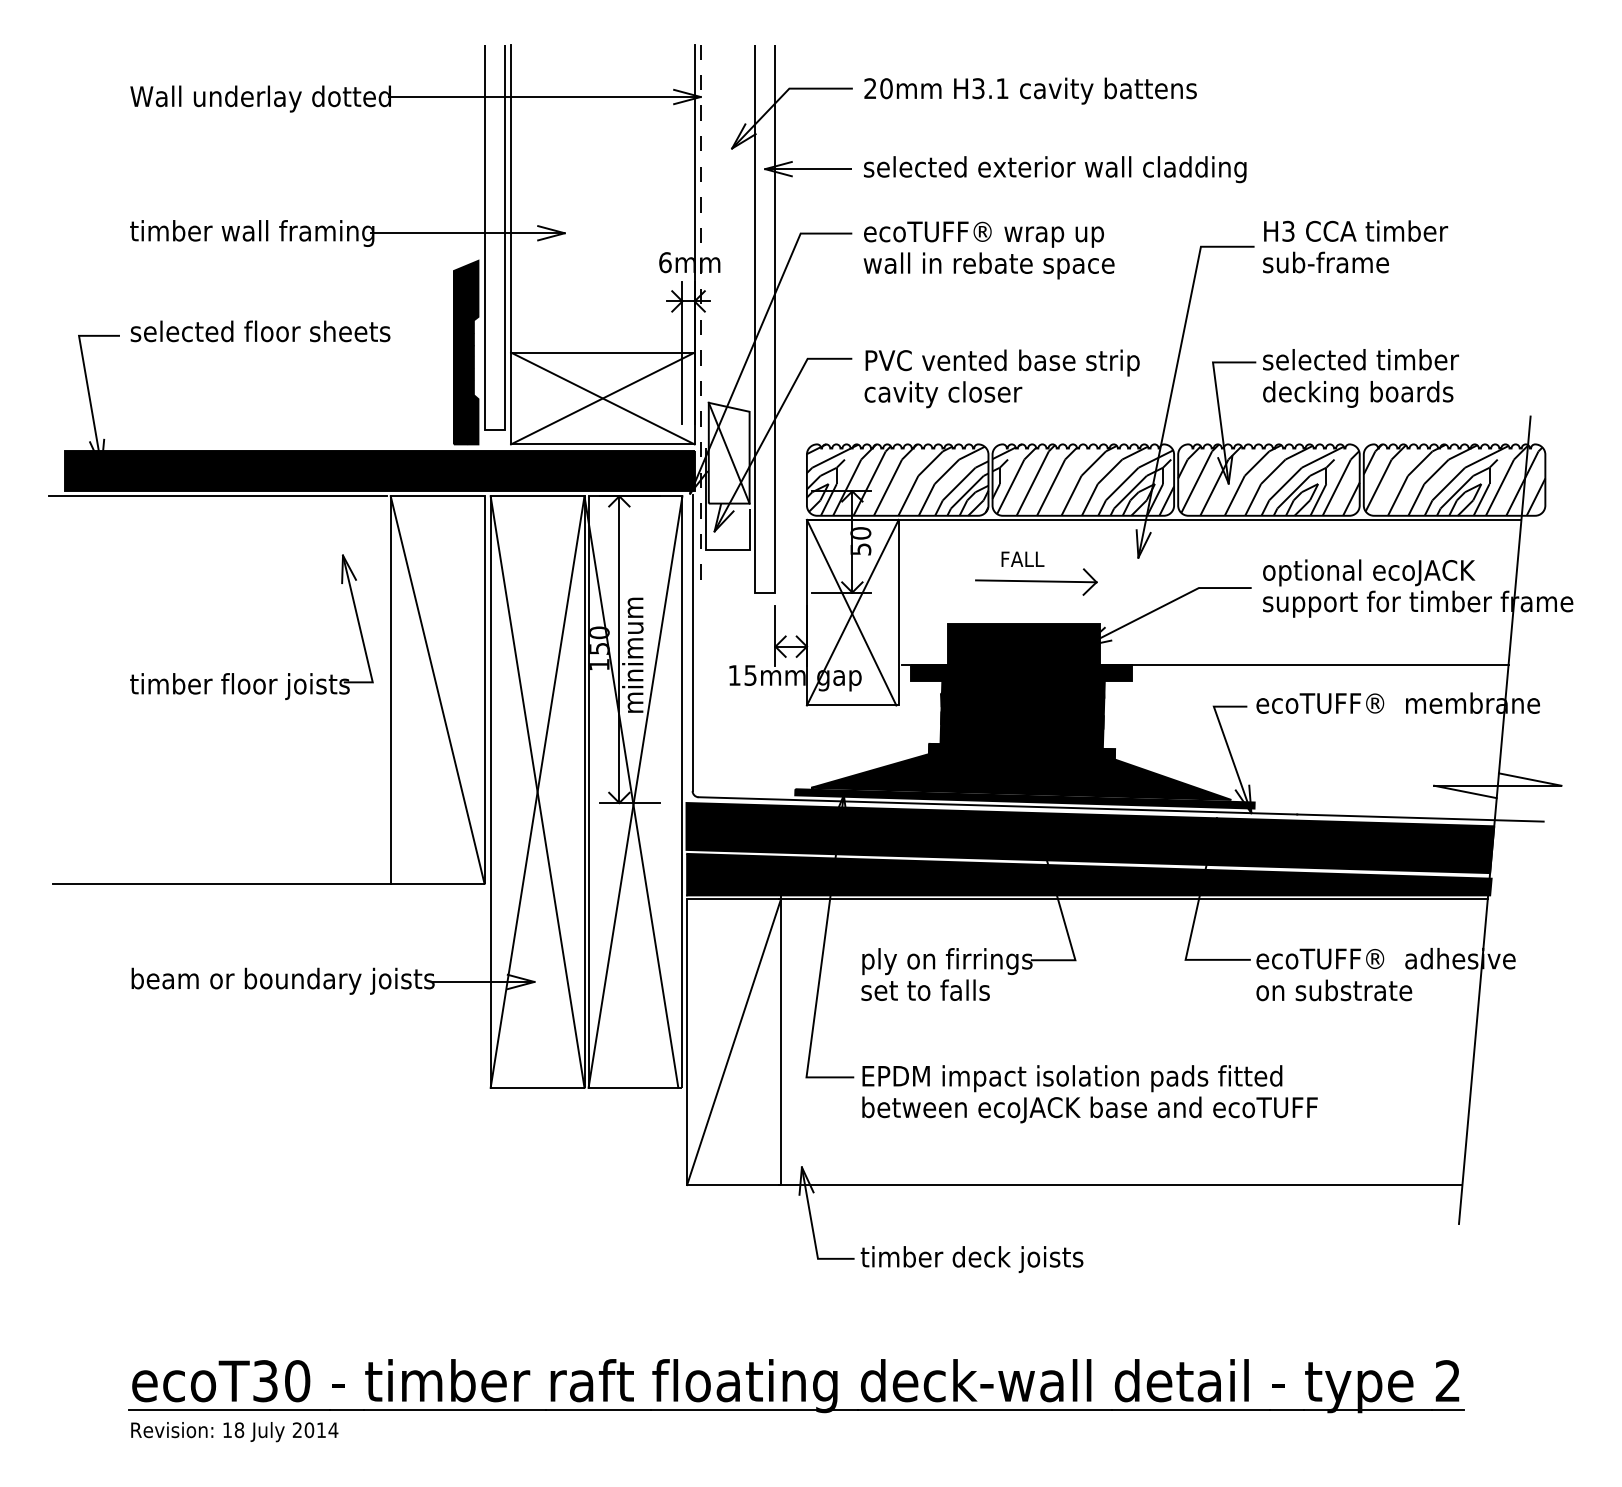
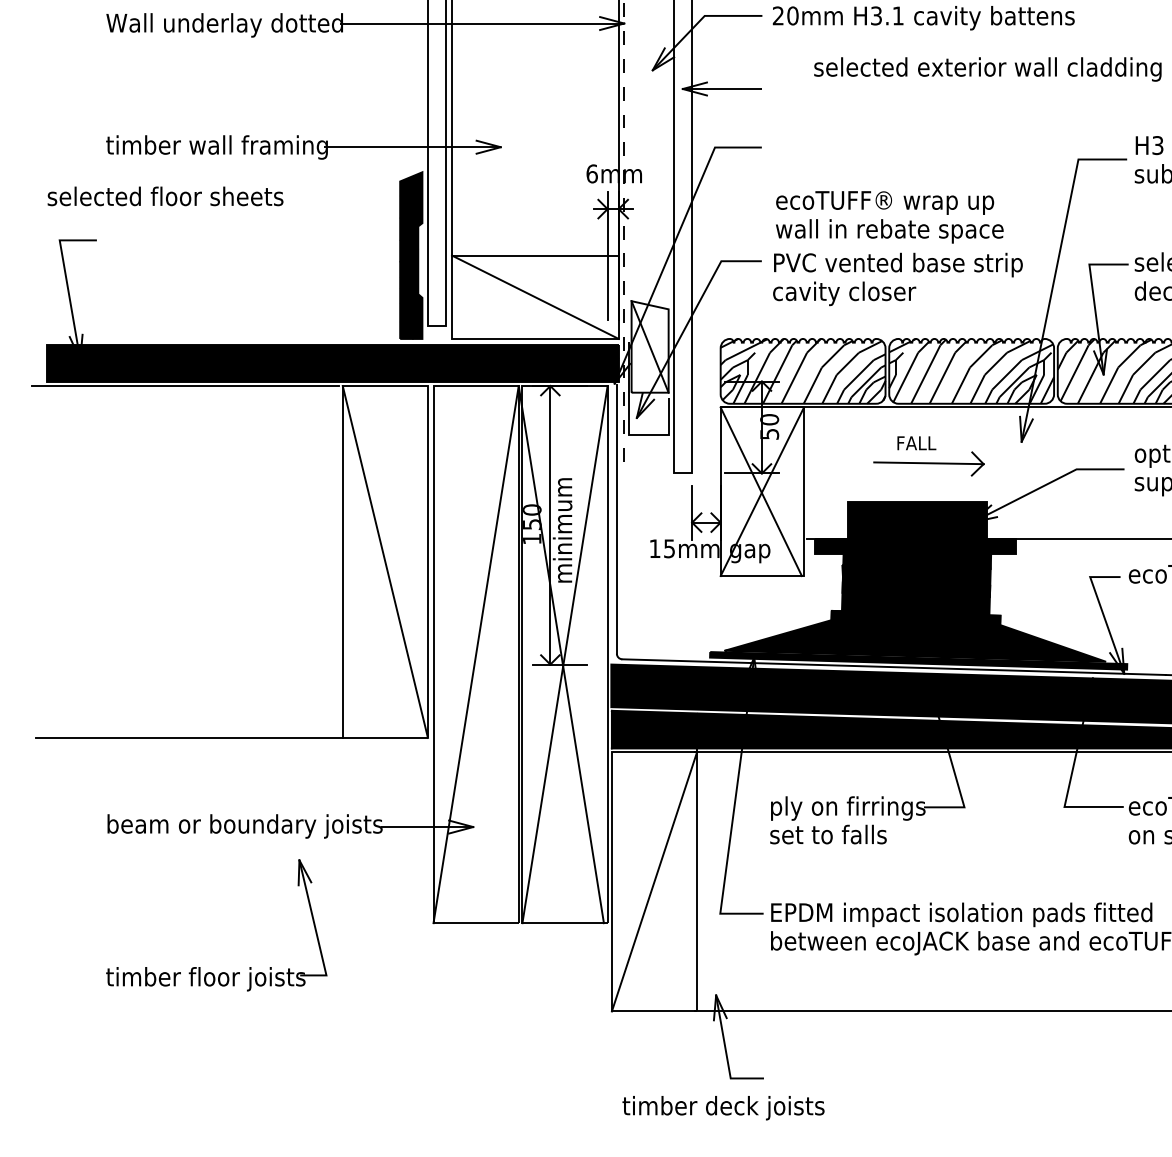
text: (1055, 169) -> (988, 69), moved
text: (988, 250) -> (889, 217), moved
text: (260, 331) -> (165, 196), moved
line: (602, 398) -> (535, 297), removed
part: (233, 673) -> (200, 967), moved
line: (537, 791) -> (476, 654), removed
text: (971, 1259) -> (723, 1108), moved

